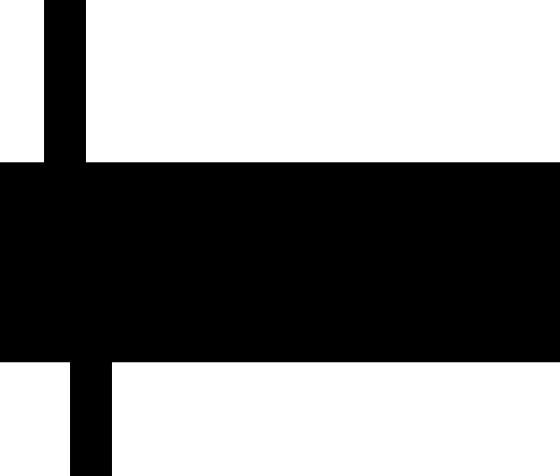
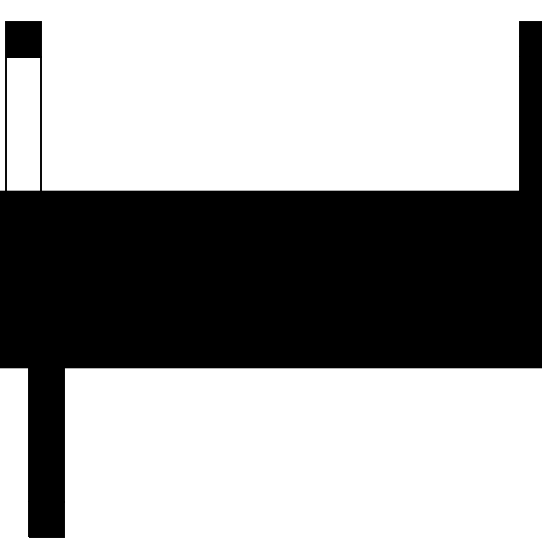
fill: (64, 87) -> (22, 124), removed

